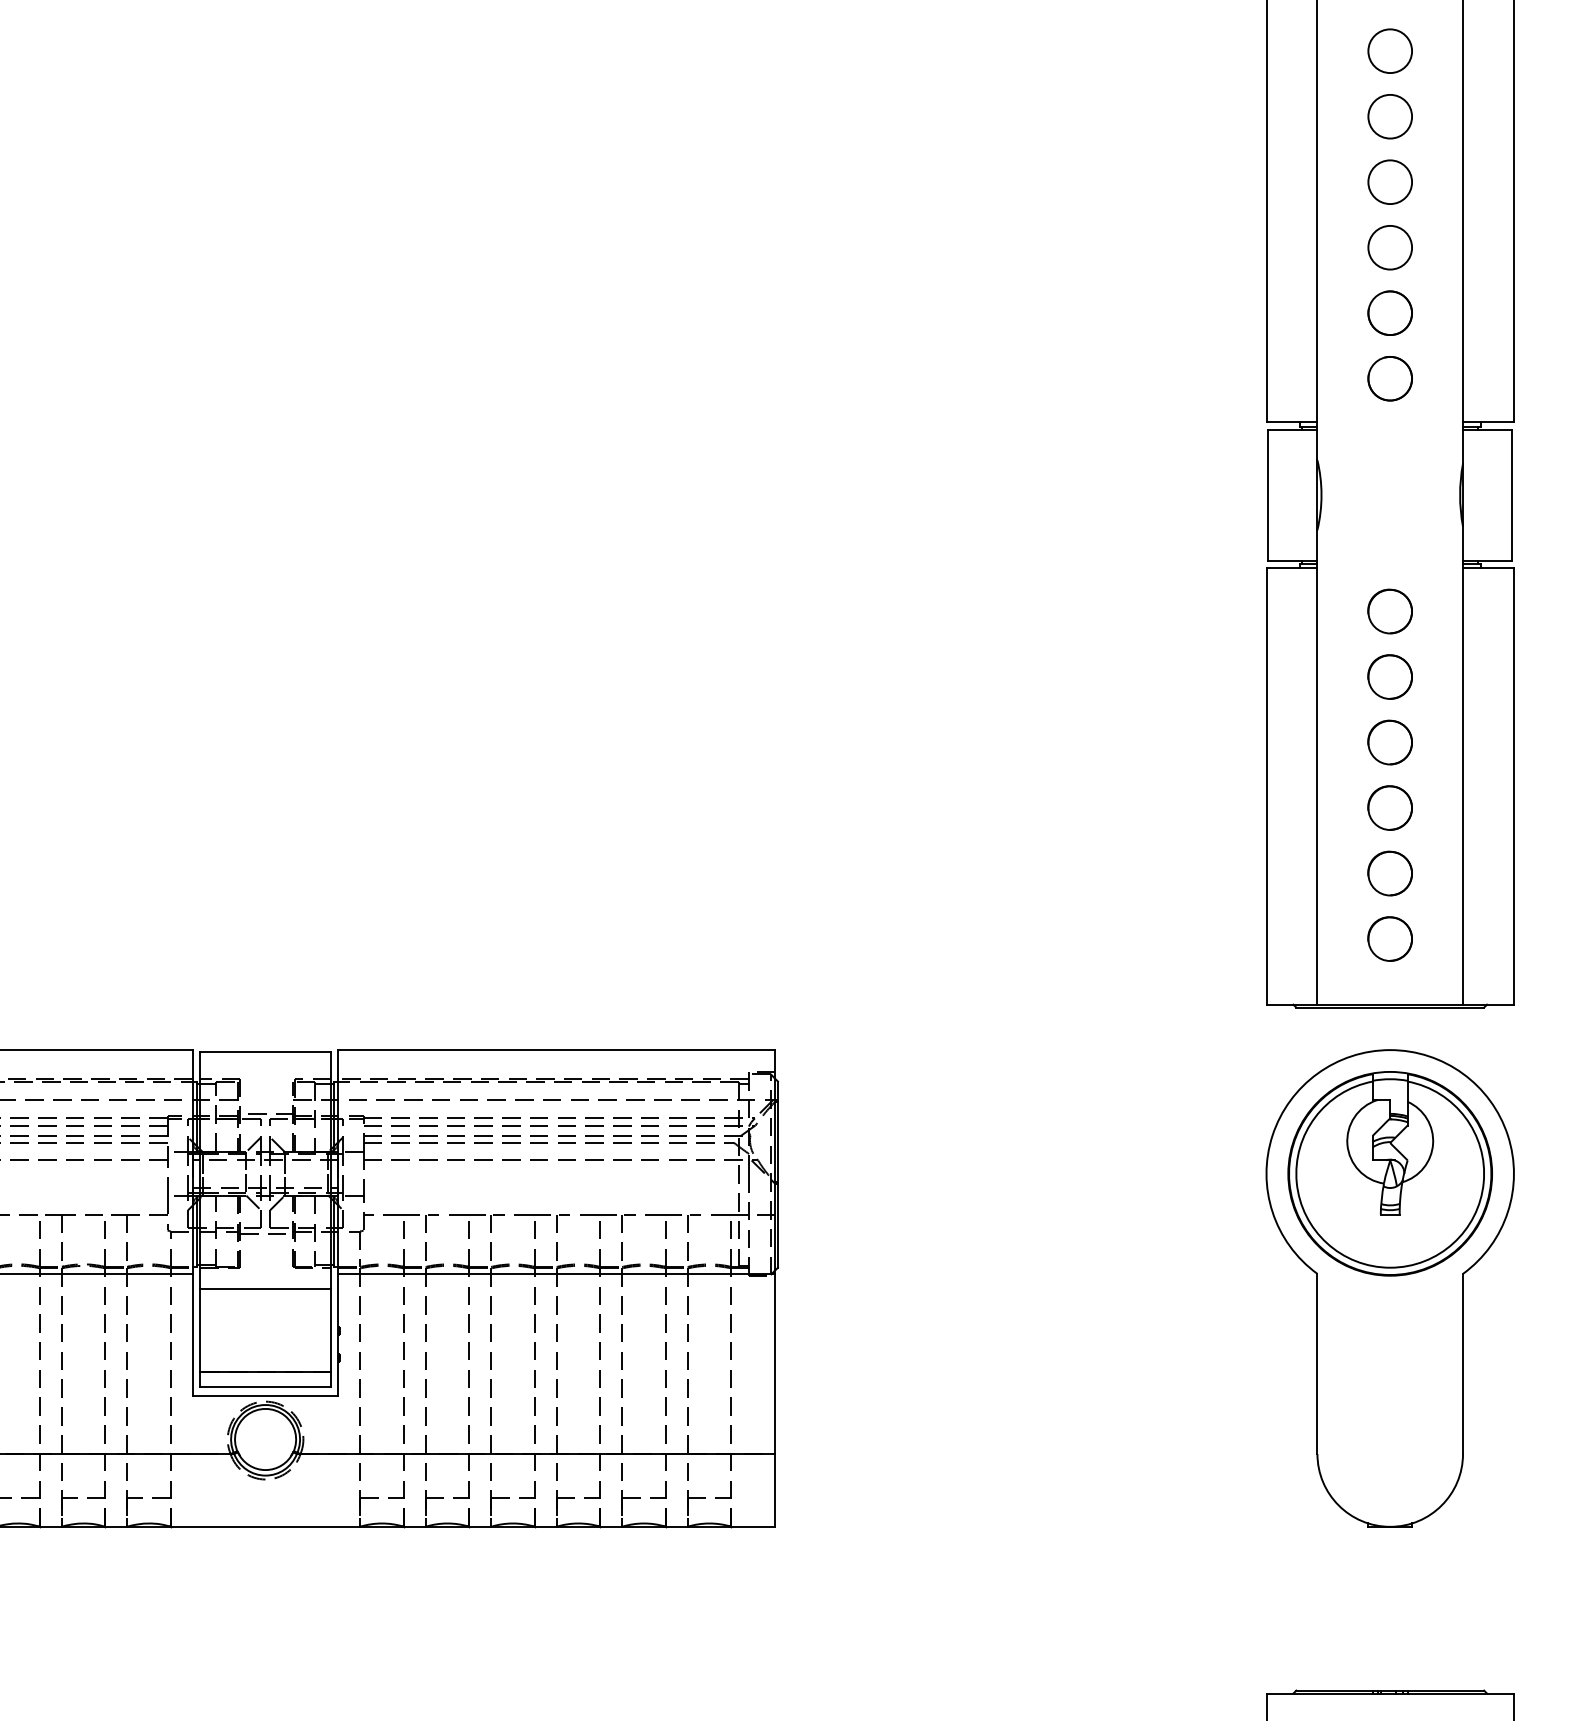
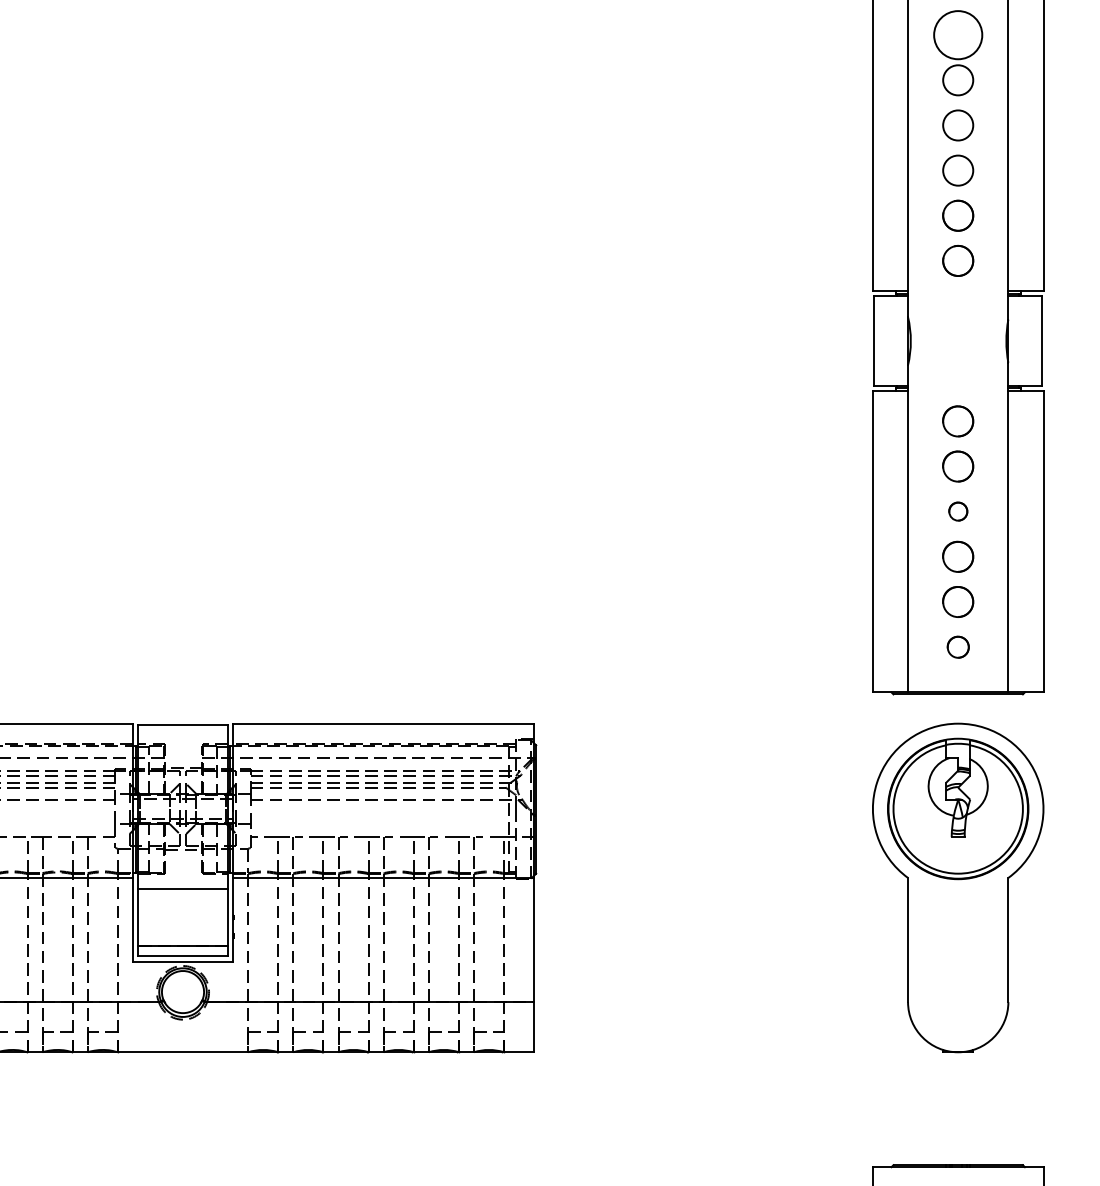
circle: (1390, 51) -> (958, 35), size x1.6
circle: (1390, 742) -> (958, 511), size x0.6
circle: (1390, 939) -> (958, 647), size x0.7

